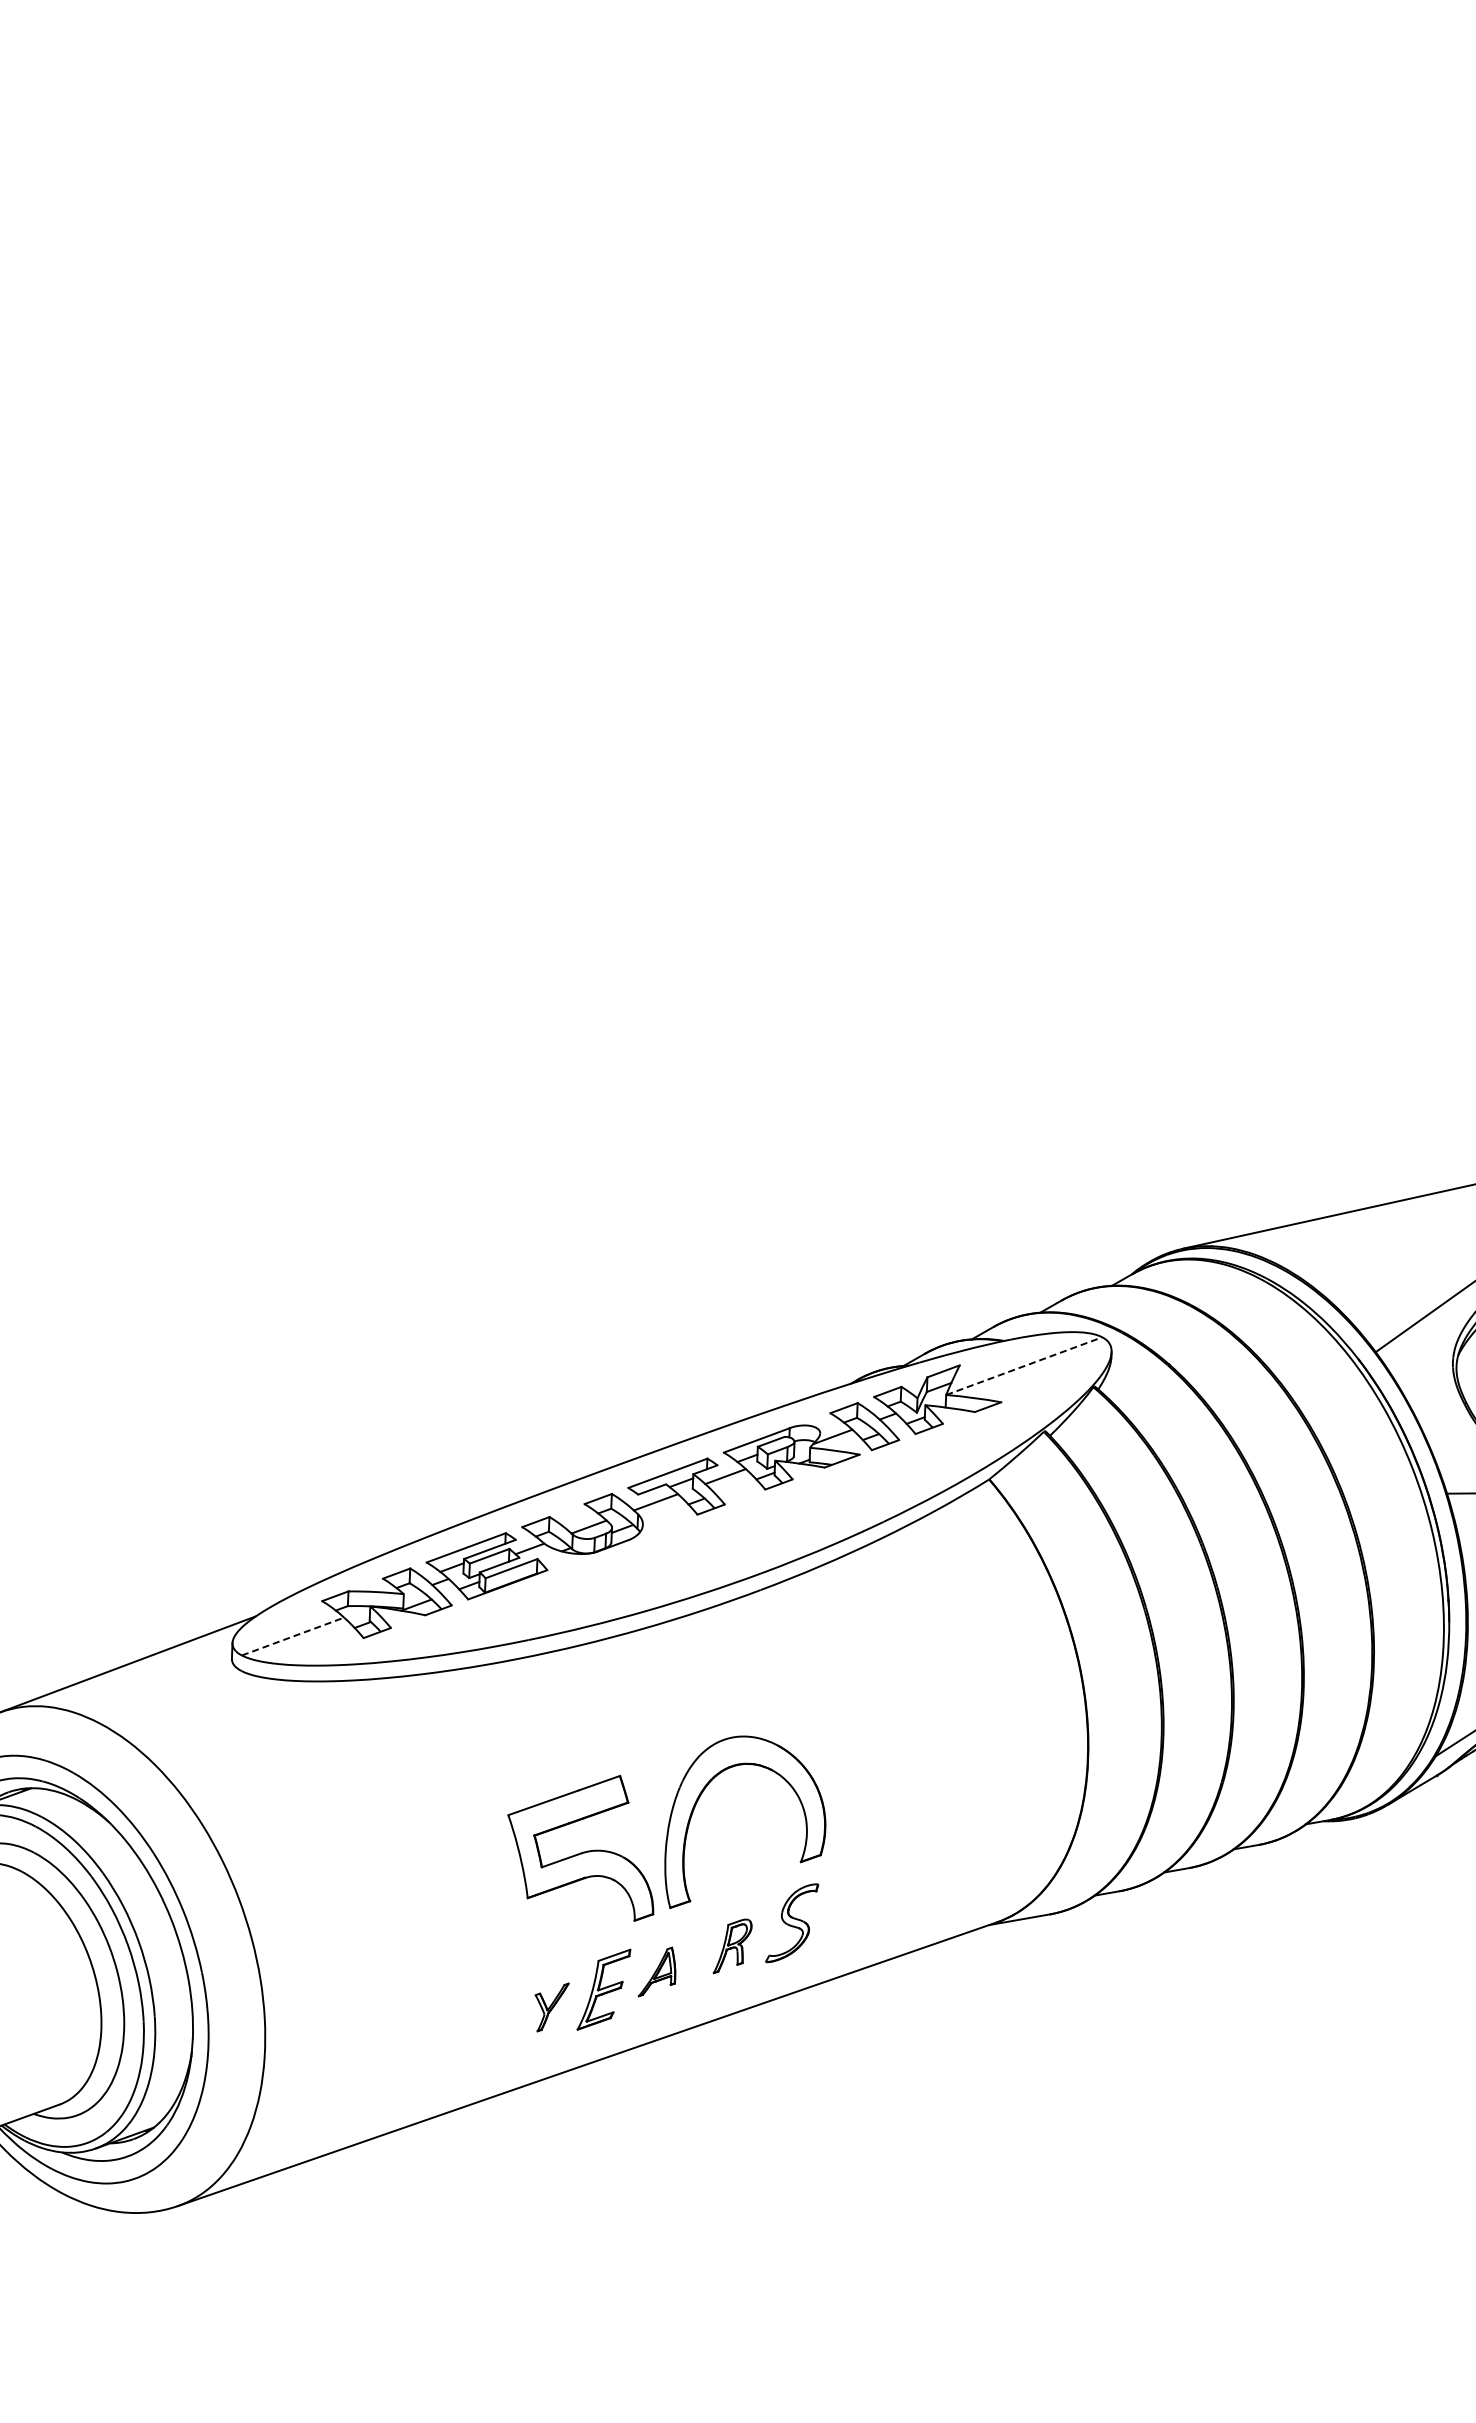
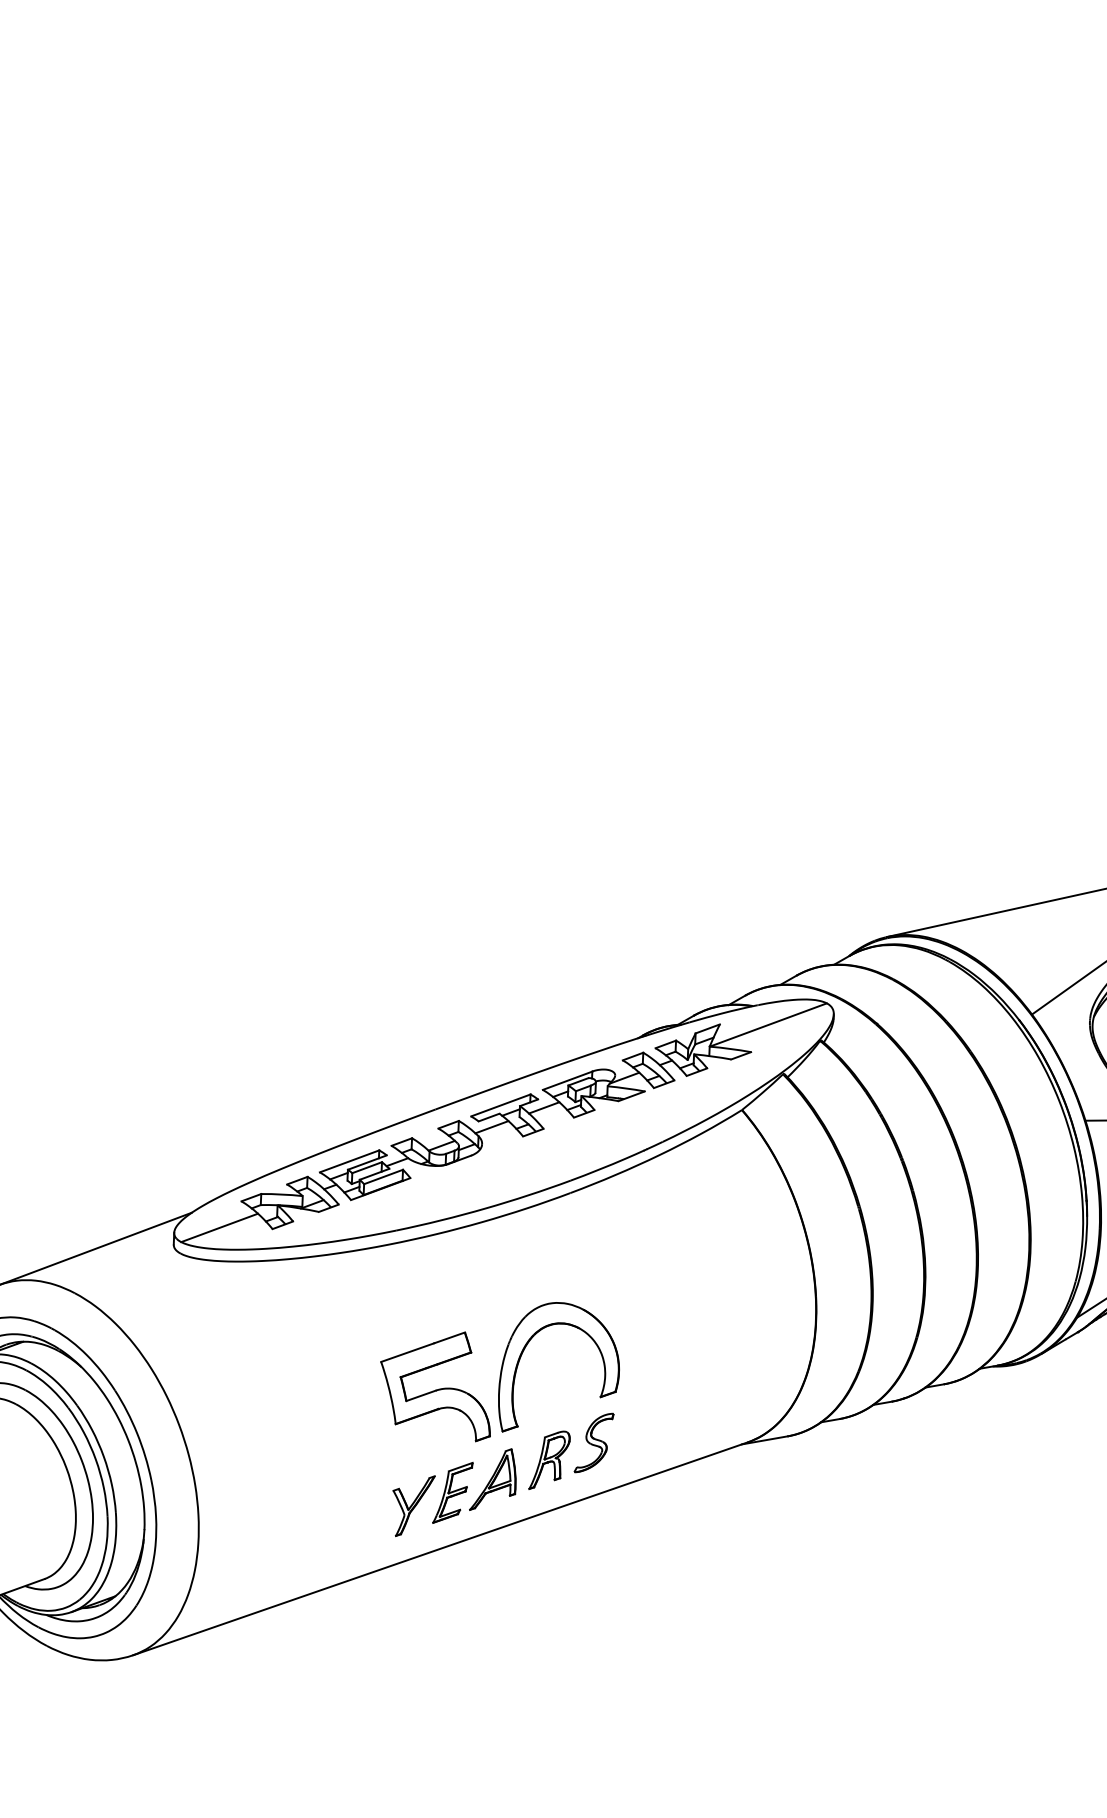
line: (1024, 1365) -> (768, 1024), dashed -> solid
line: (293, 1636) -> (219, 1227), dashed -> solid
part: (732, 1946) -> (549, 1460), size x1.43
part: (656, 1971) -> (492, 1479), size x1.67
part: (551, 2007) -> (413, 1506), size x1.67

